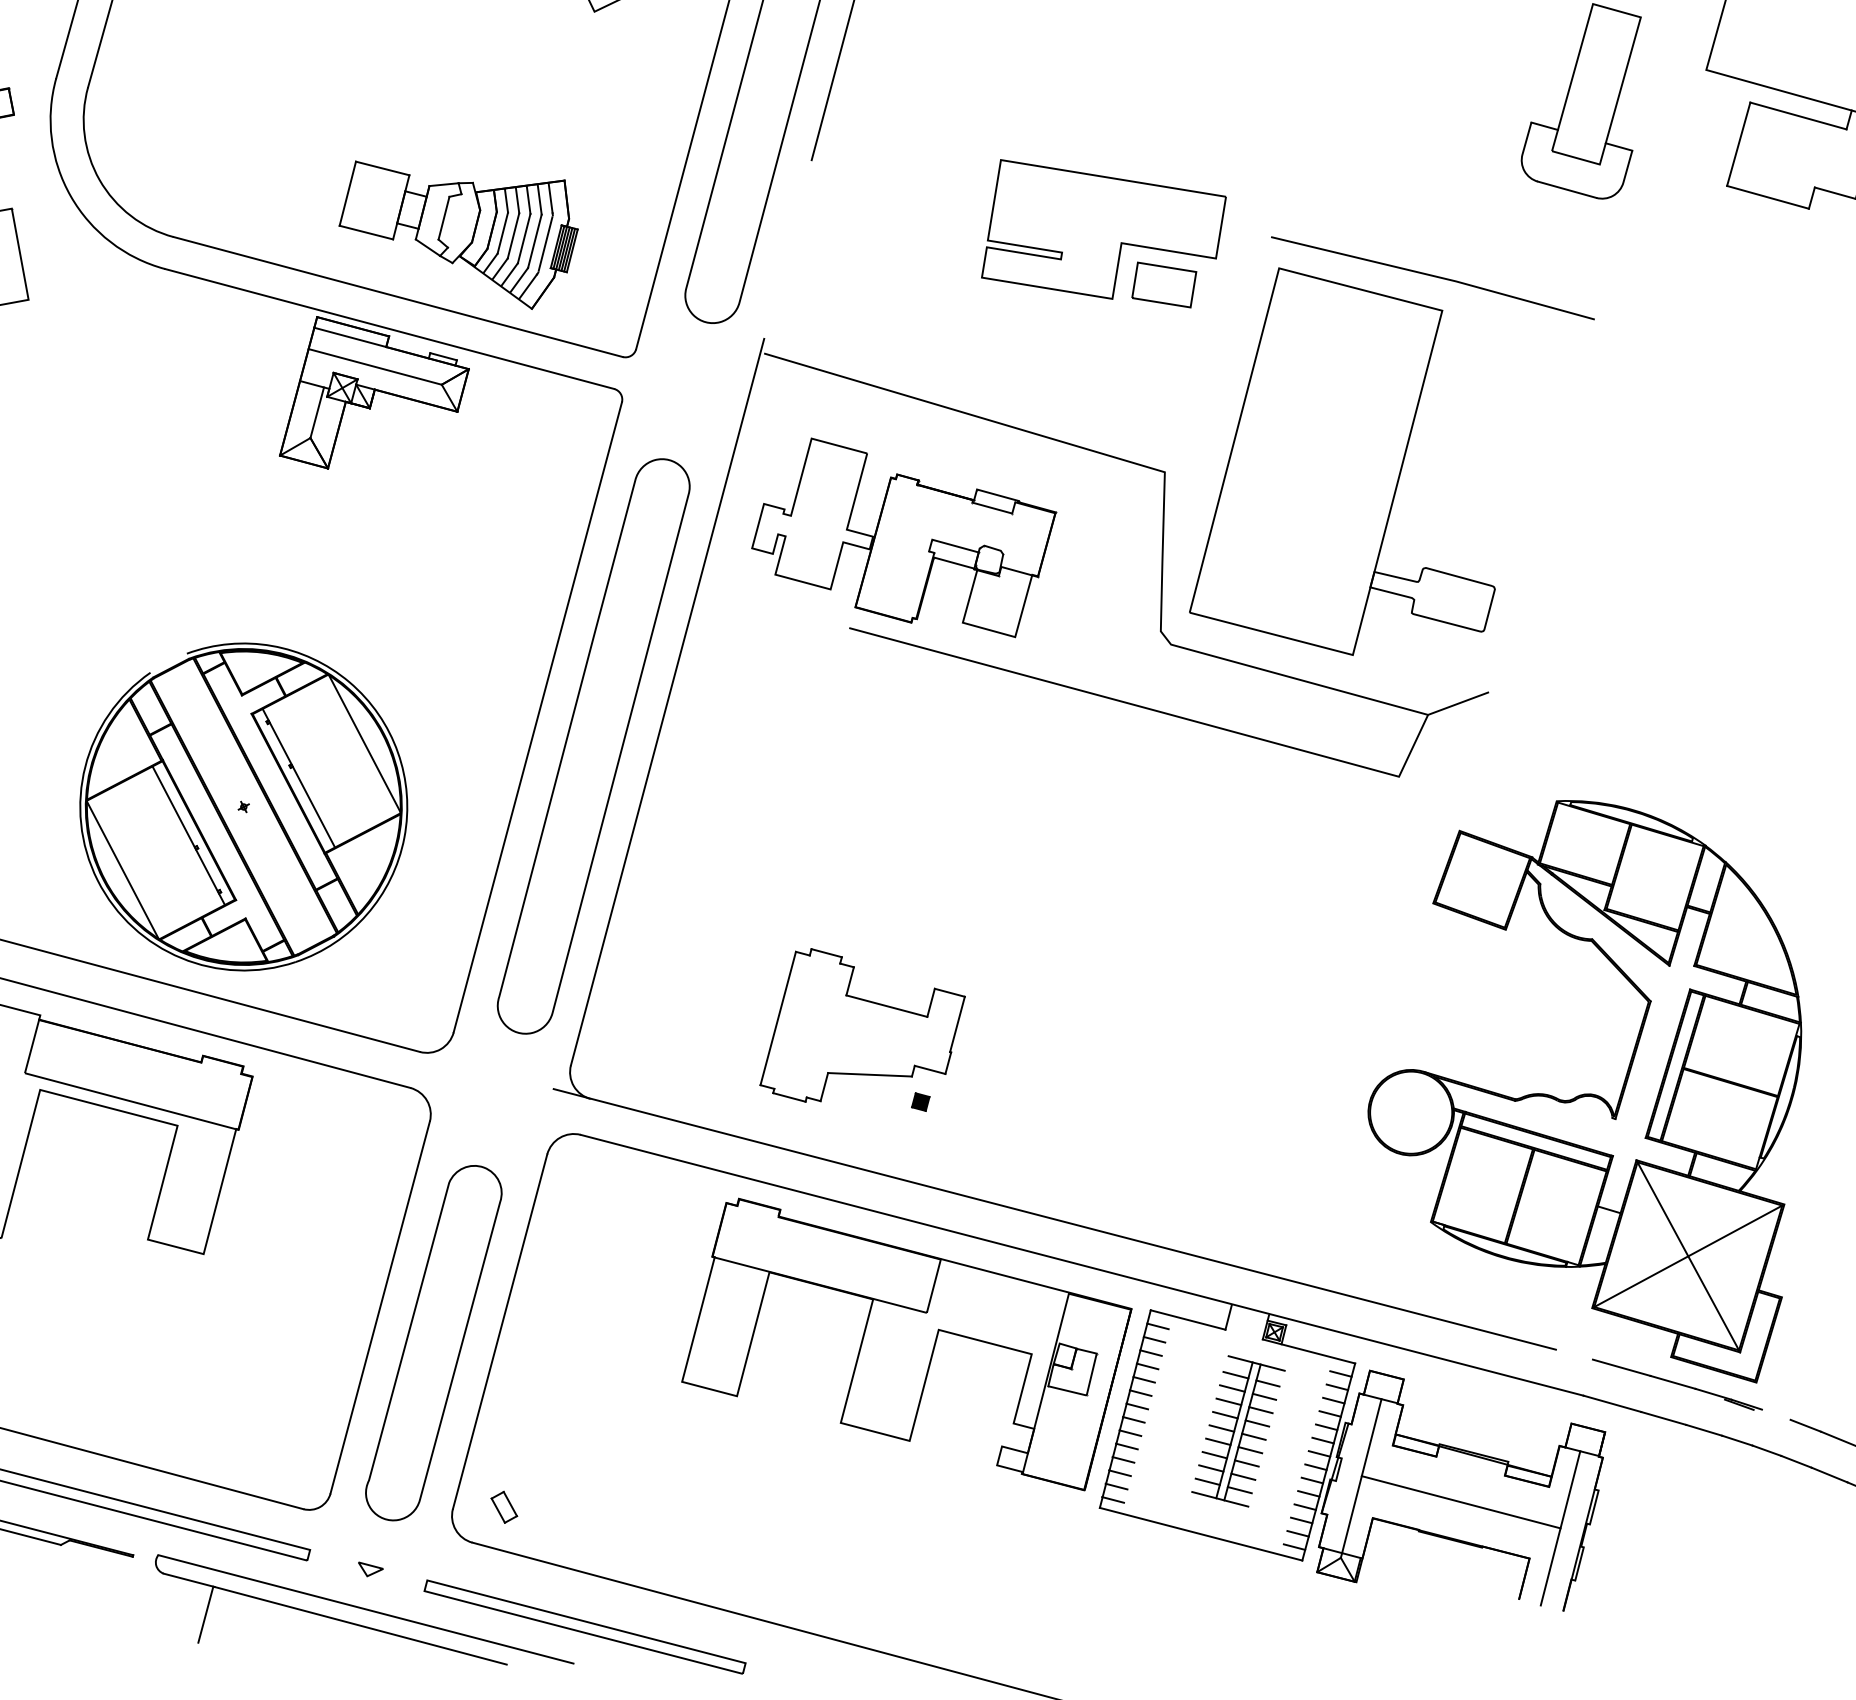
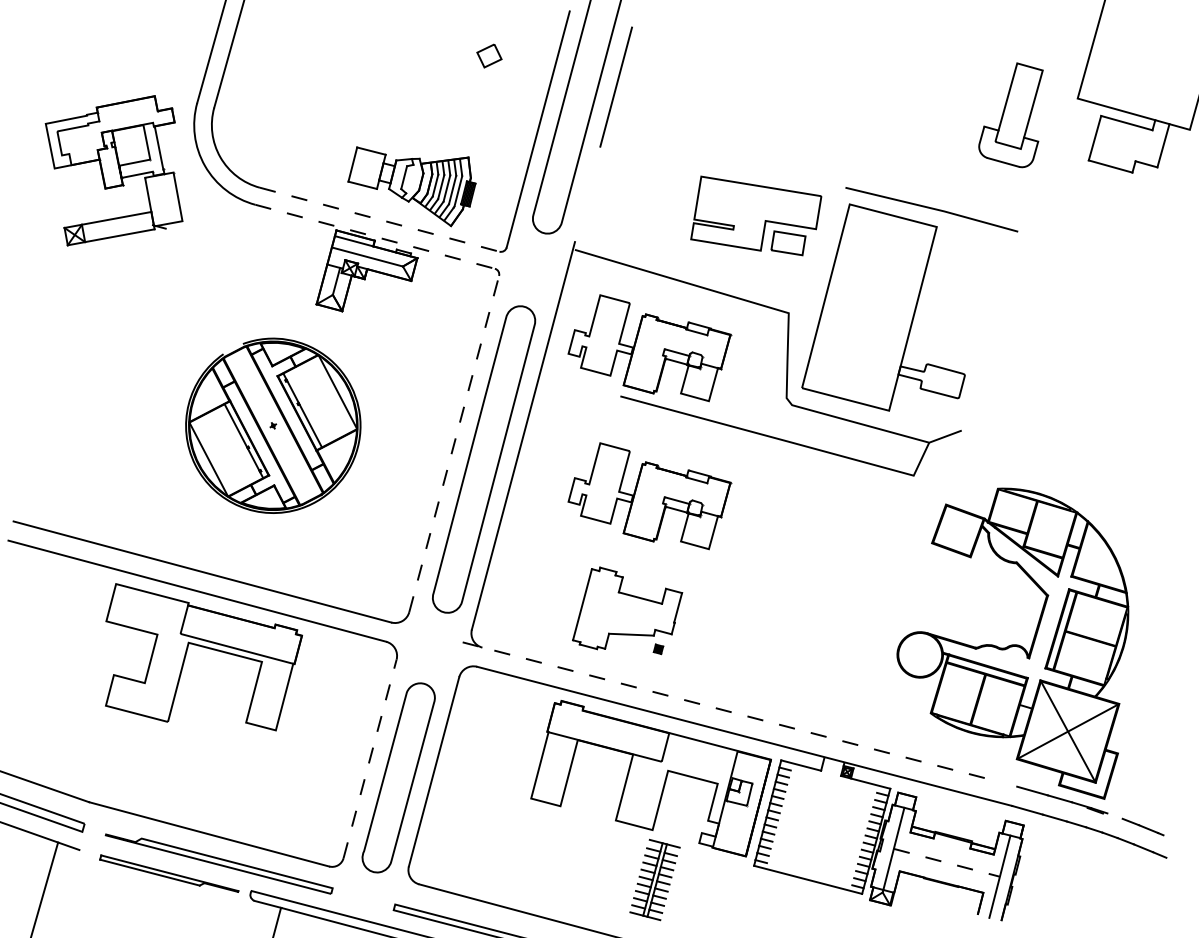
part: (1104, 232) -> (756, 215), moved
line: (397, 296) -> (379, 219), solid -> dashed
line: (390, 328) -> (375, 236), solid -> dashed
line: (538, 718) -> (454, 444), solid -> dashed
part: (244, 806) -> (273, 425), moved
part: (903, 815) -> (649, 496), added
line: (1055, 1220) -> (730, 712), solid -> dashed
line: (380, 1306) -> (370, 758), solid -> dashed
part: (1237, 1430) -> (654, 879), moved
line: (1460, 1501) -> (946, 862), solid -> dashed
part: (504, 1507) -> (436, 865), removed
part: (369, 1569) -> (364, 898), removed

